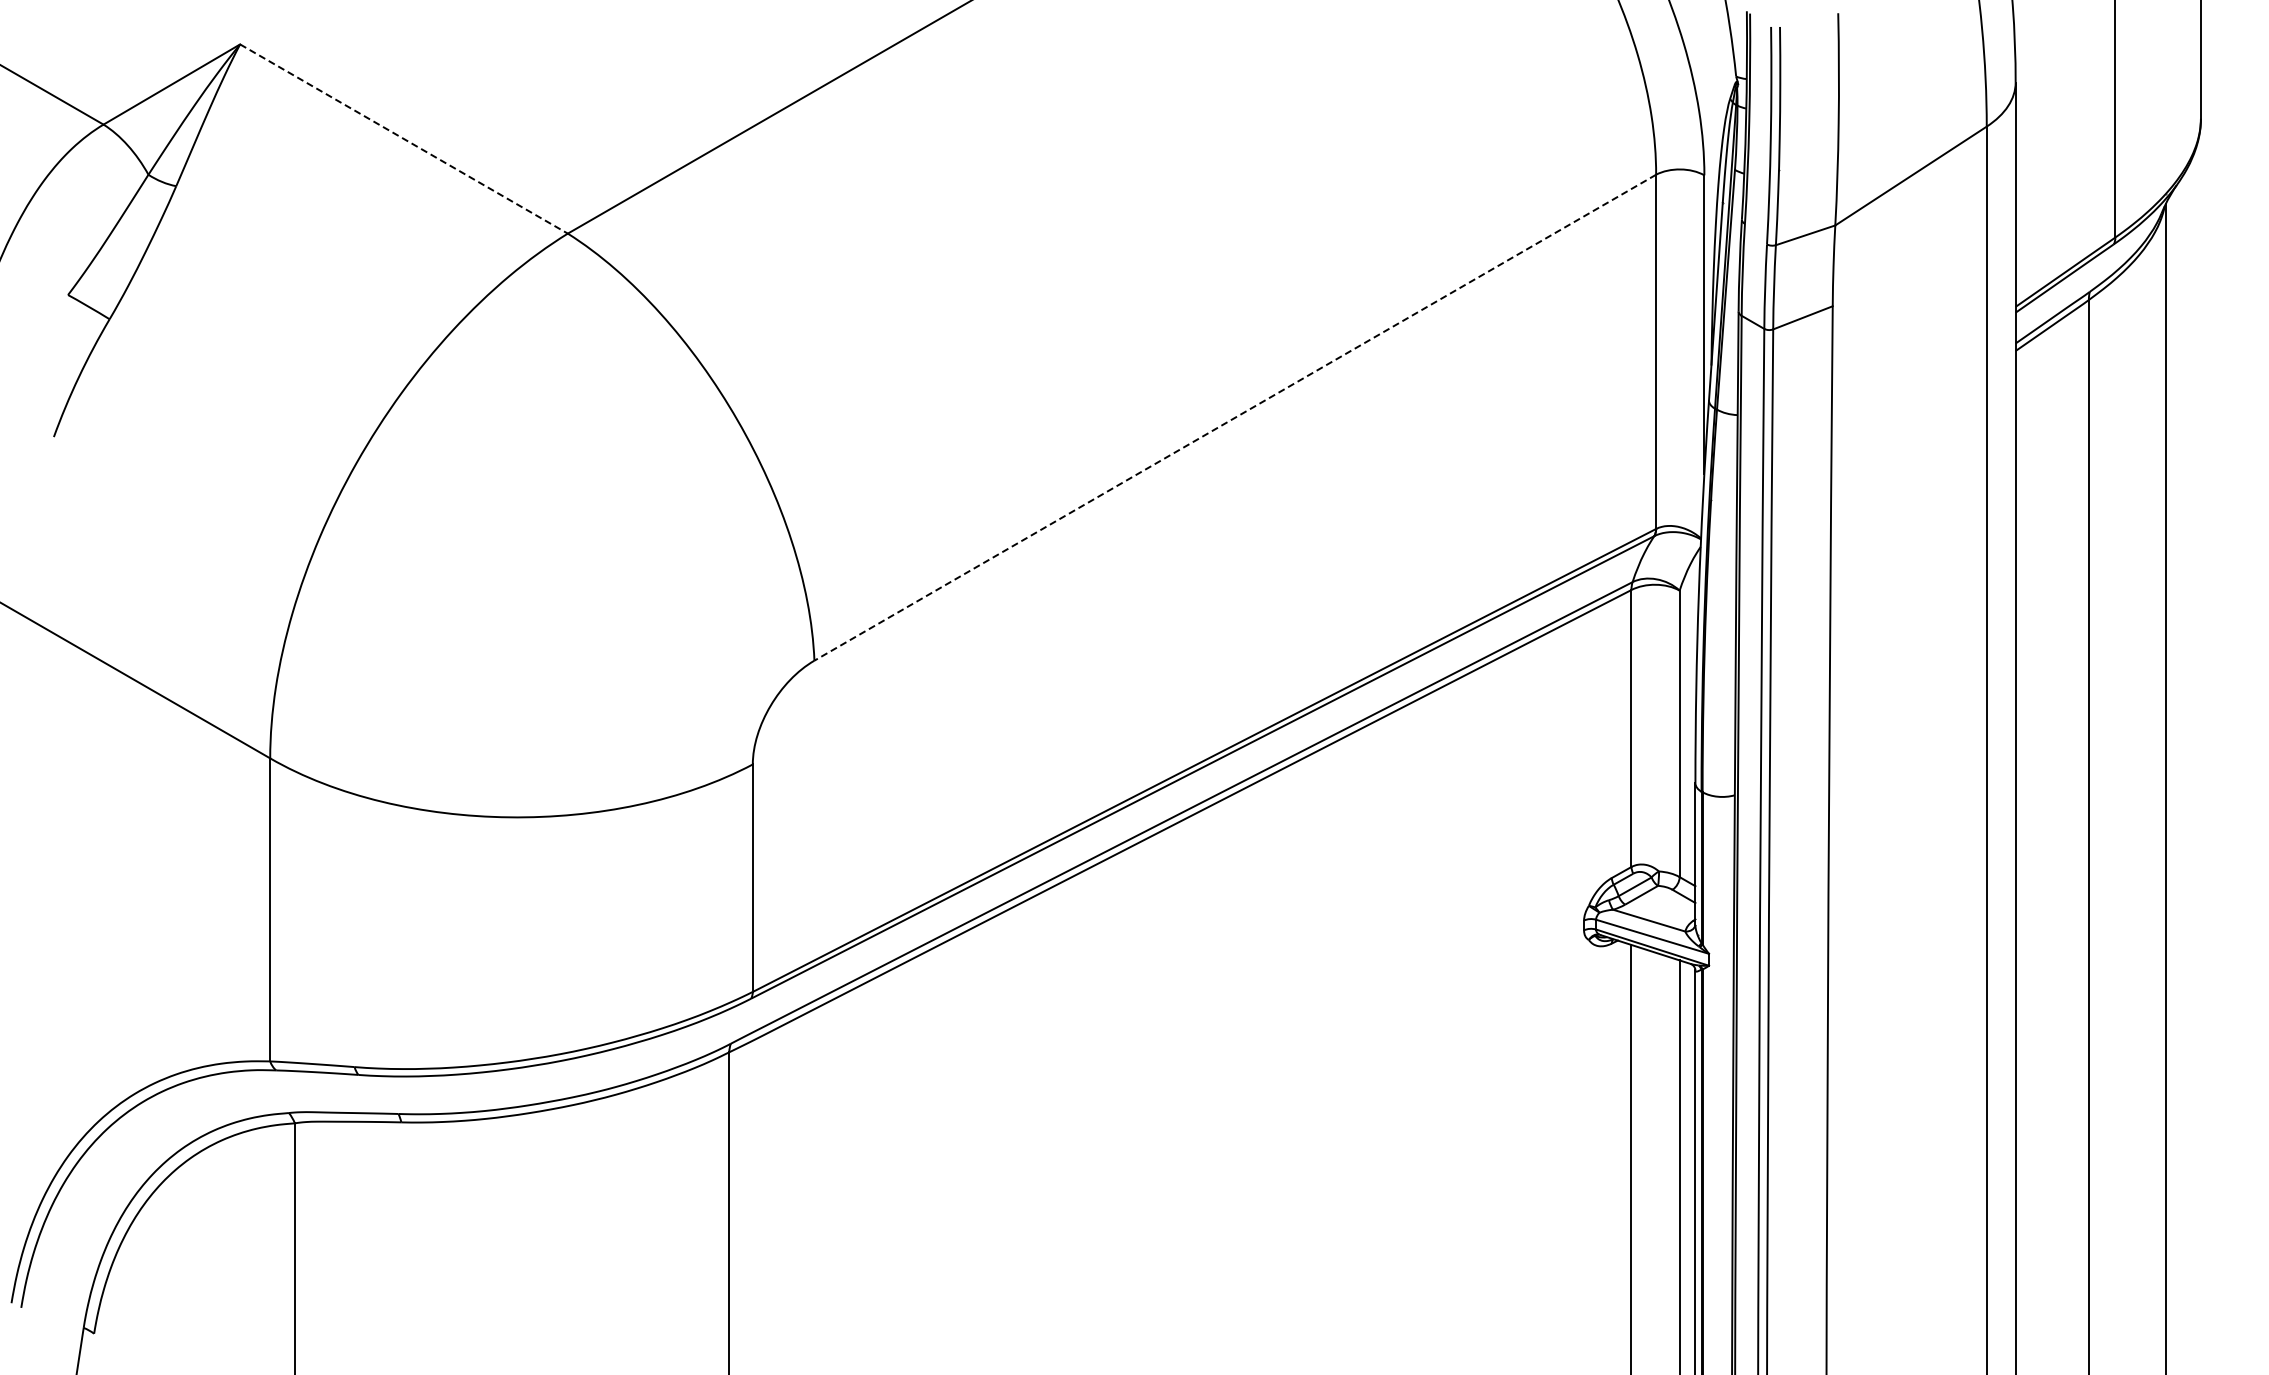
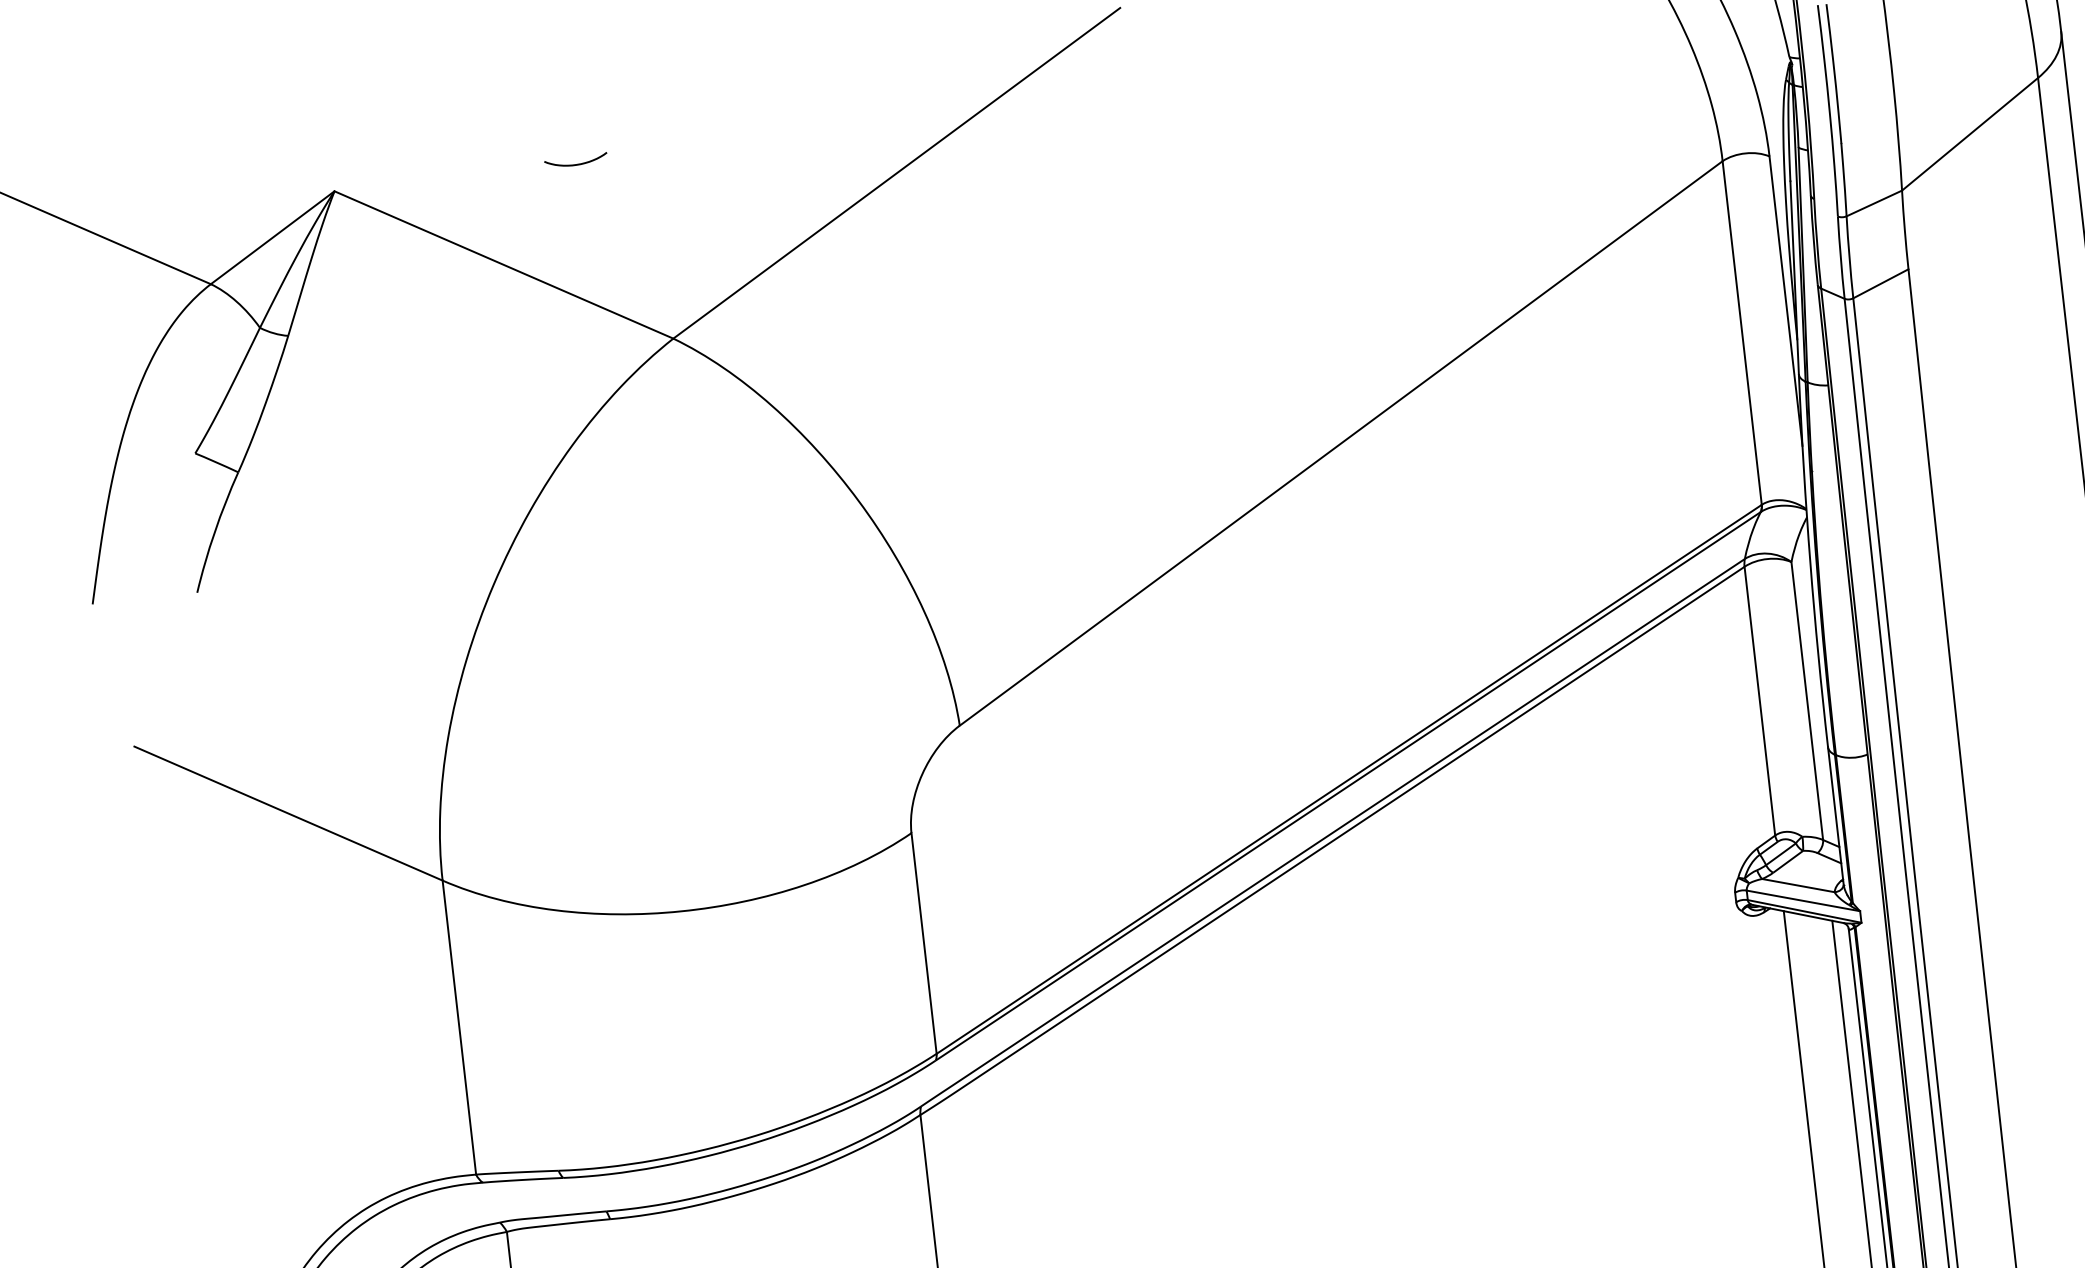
curve: (489, 44) -> (576, 163), added
line: (404, 139) -> (504, 265), dashed -> solid
line: (1235, 417) -> (1341, 443), dashed -> solid

